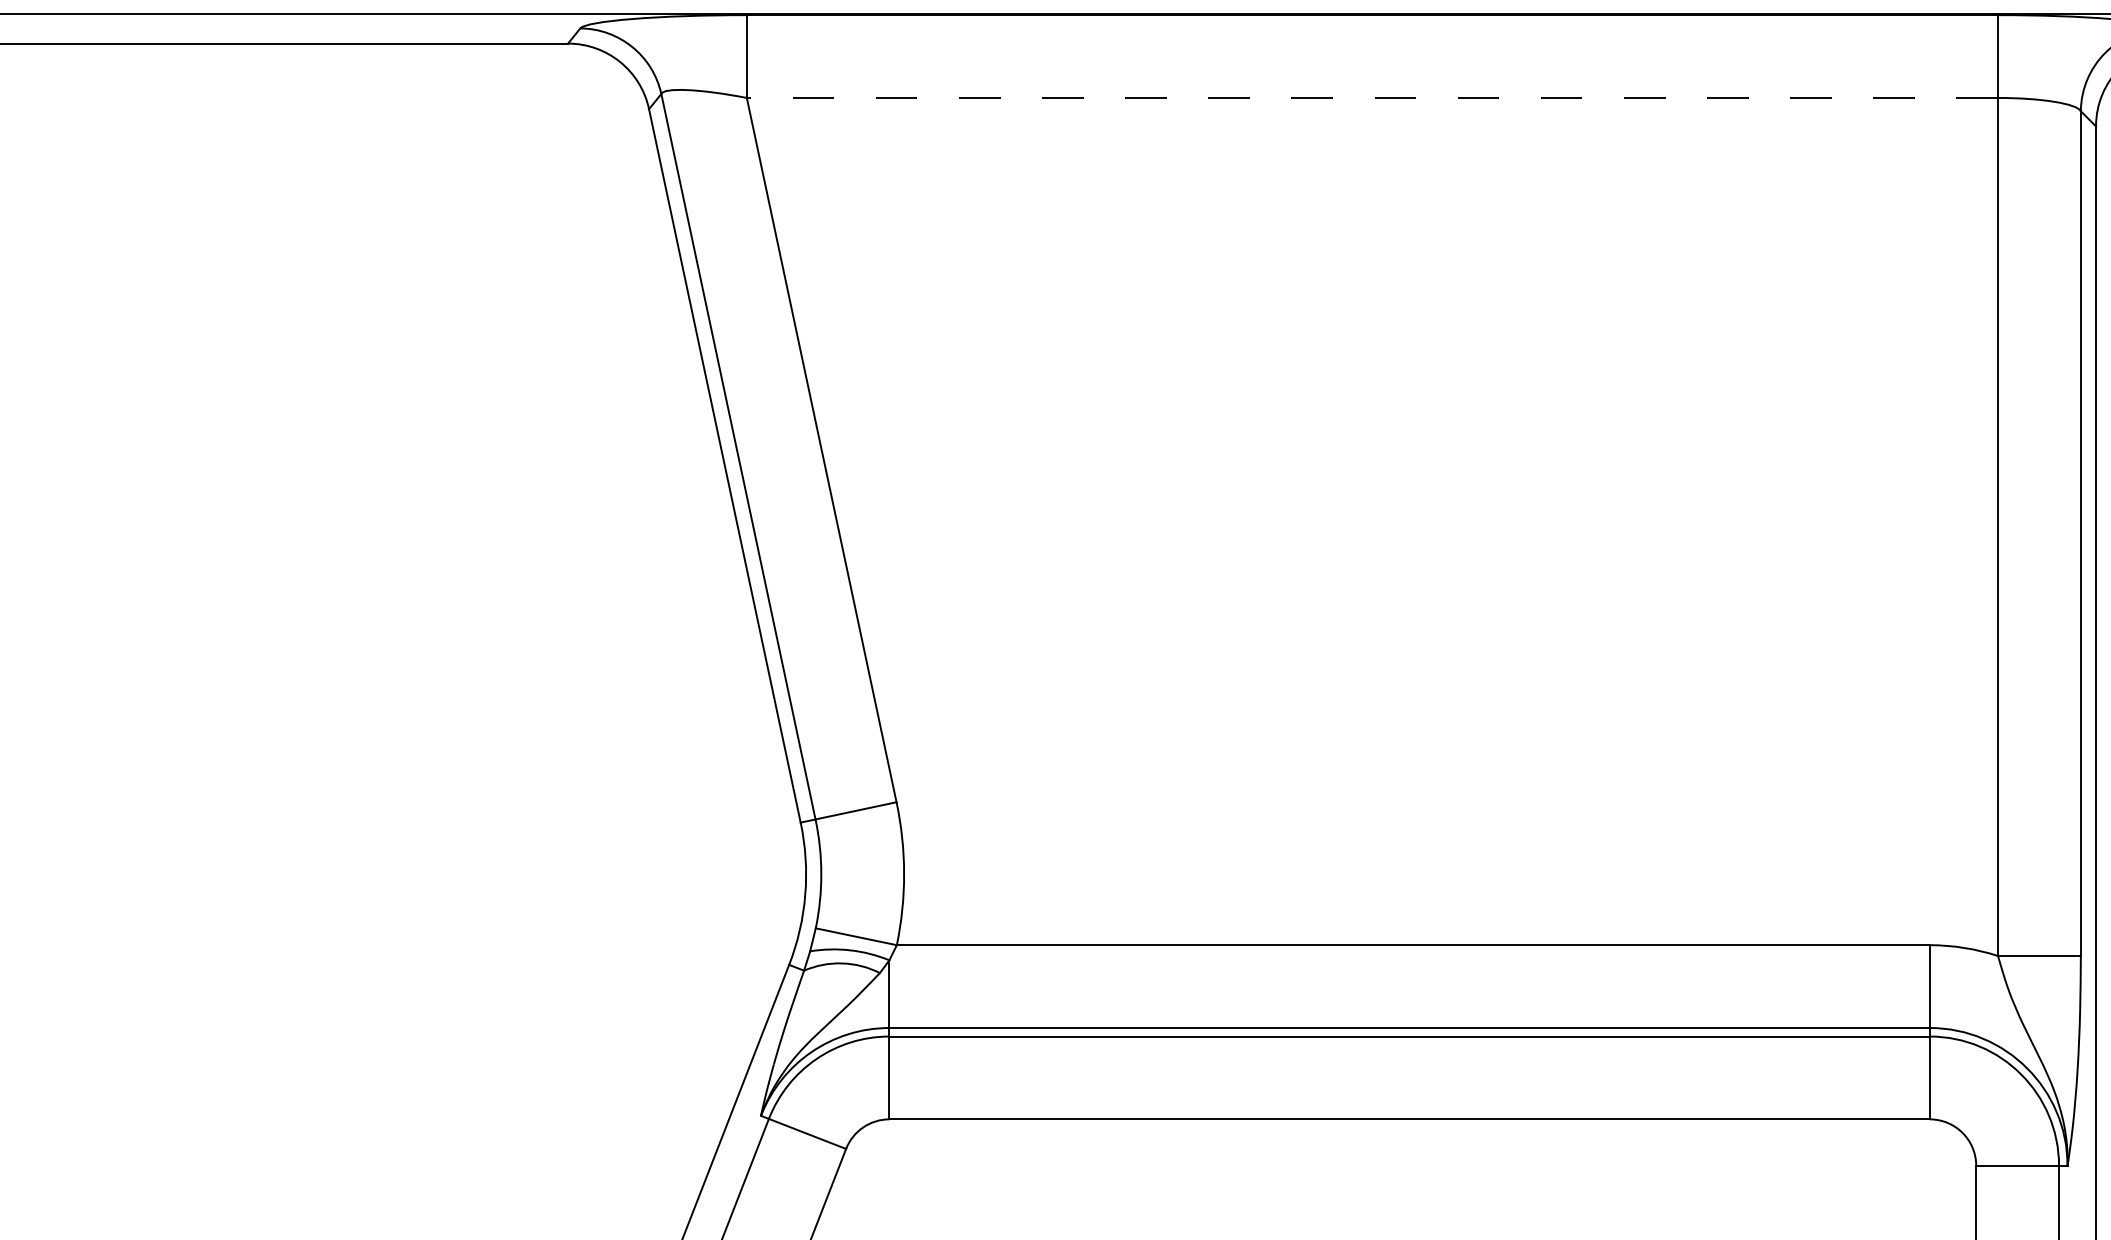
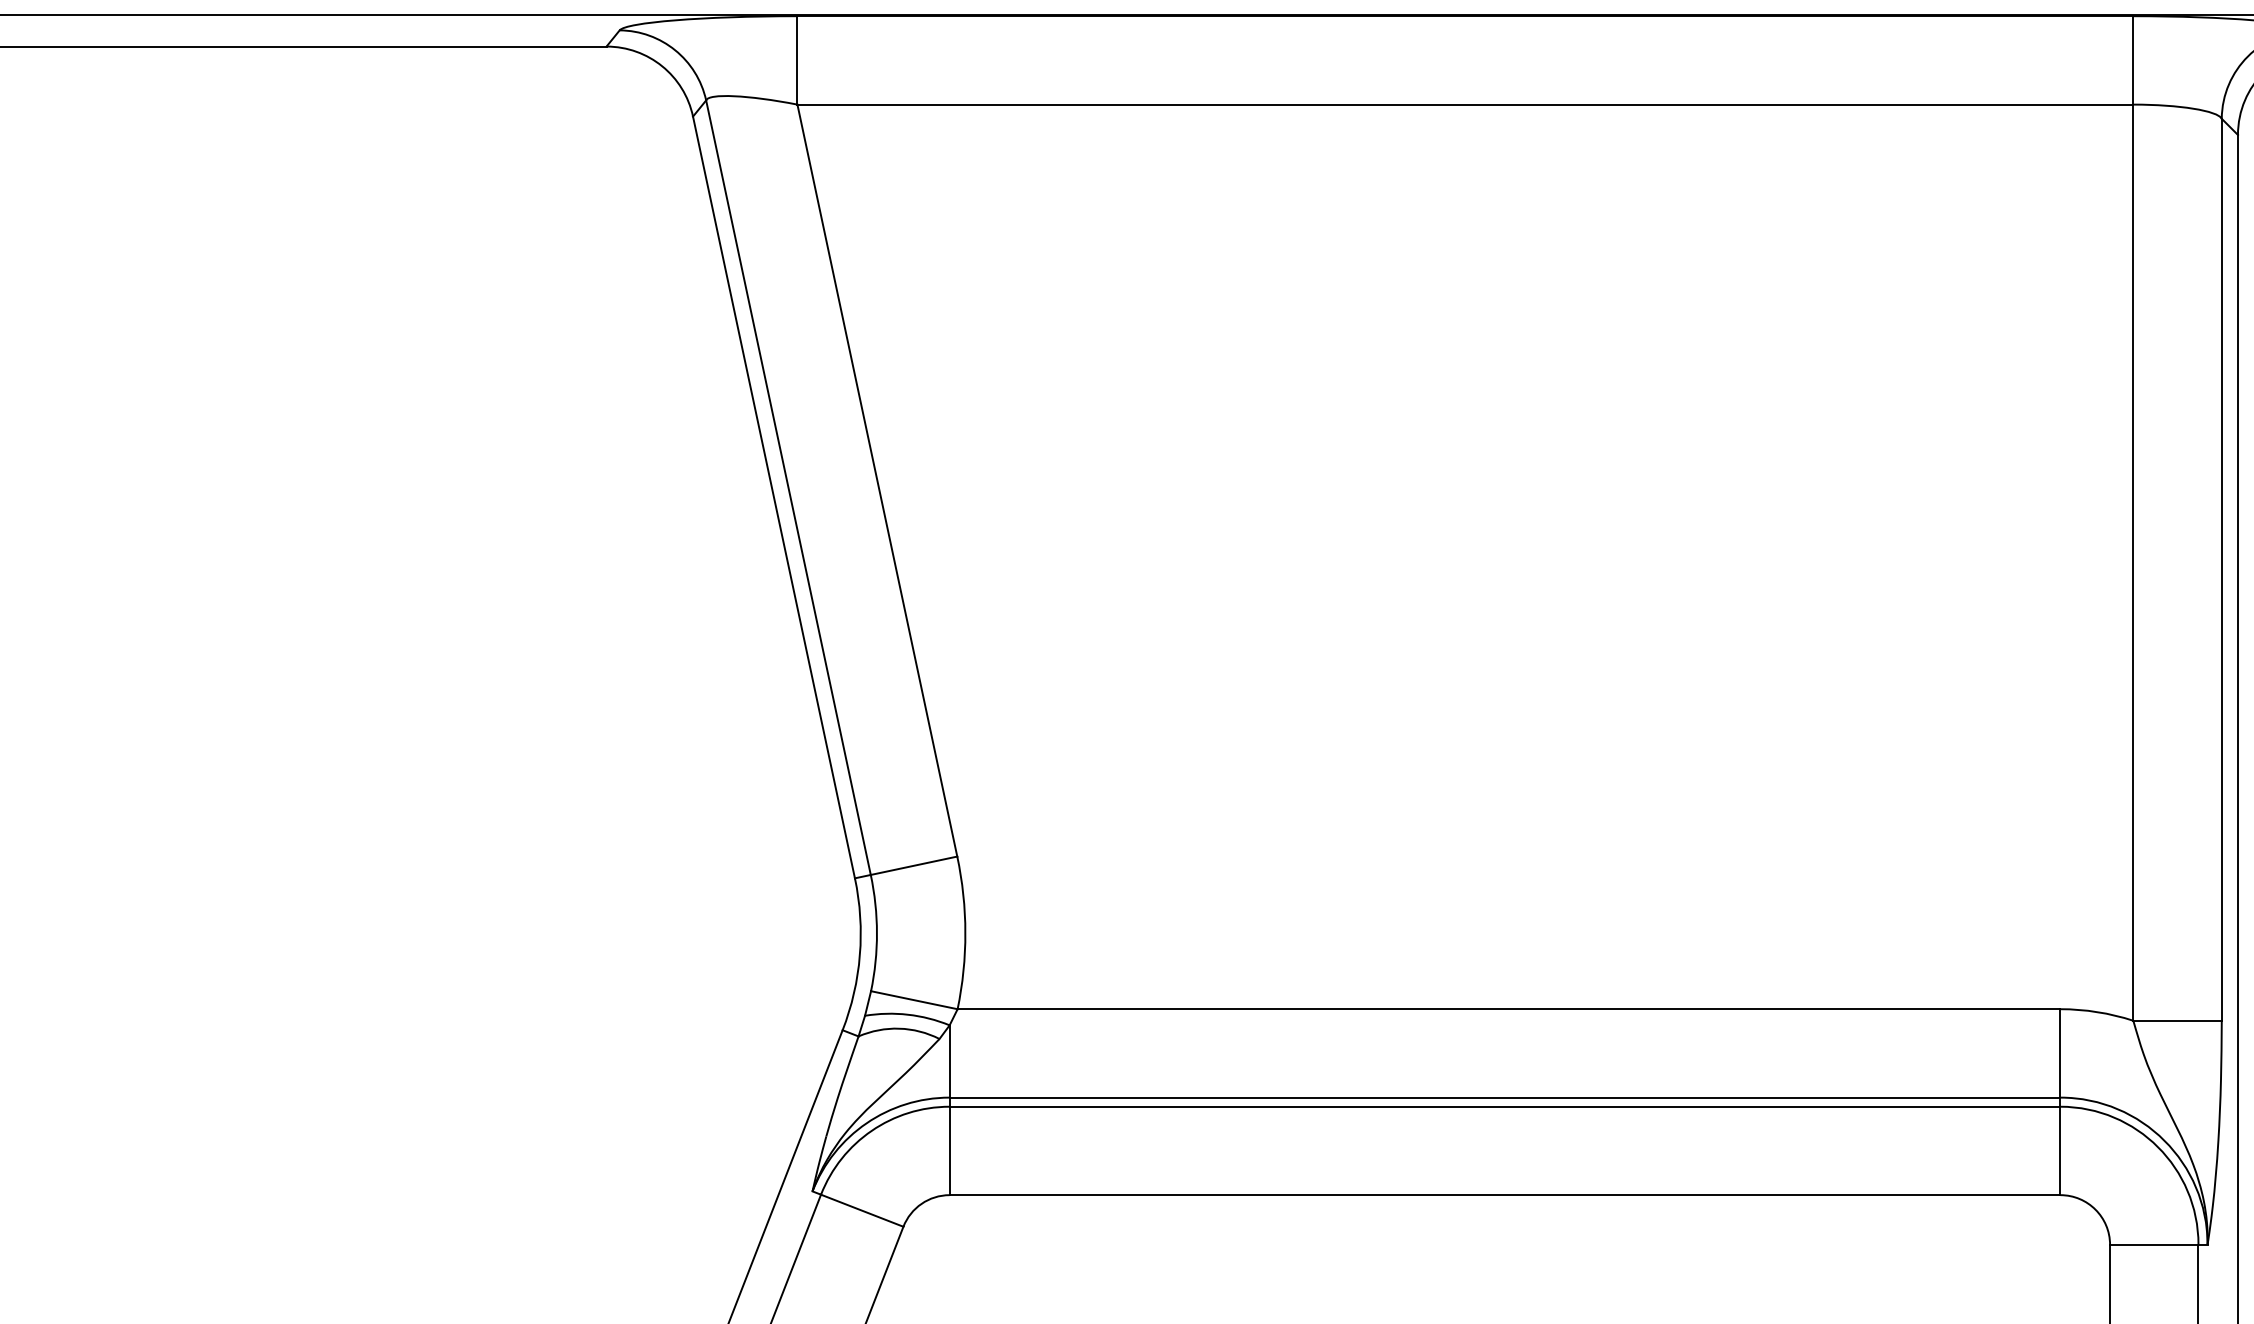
line: (1372, 97) -> (1465, 104), dashed -> solid

